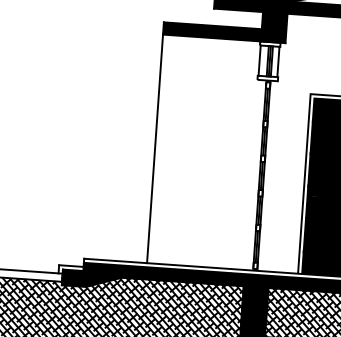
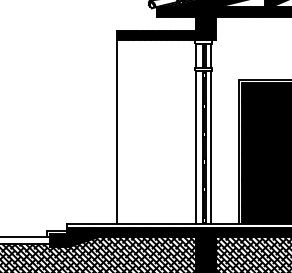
line: (252, 174) -> (196, 147), added
line: (270, 175) -> (211, 147), added

